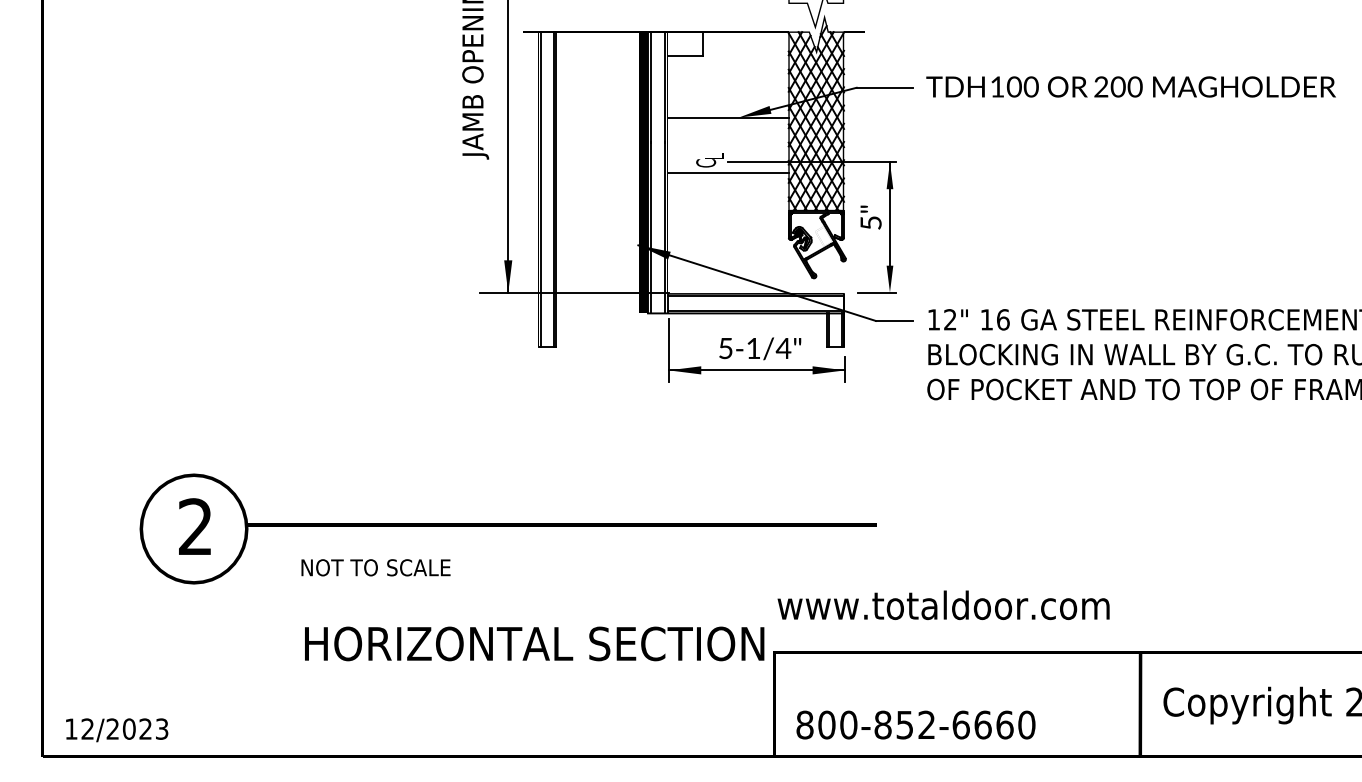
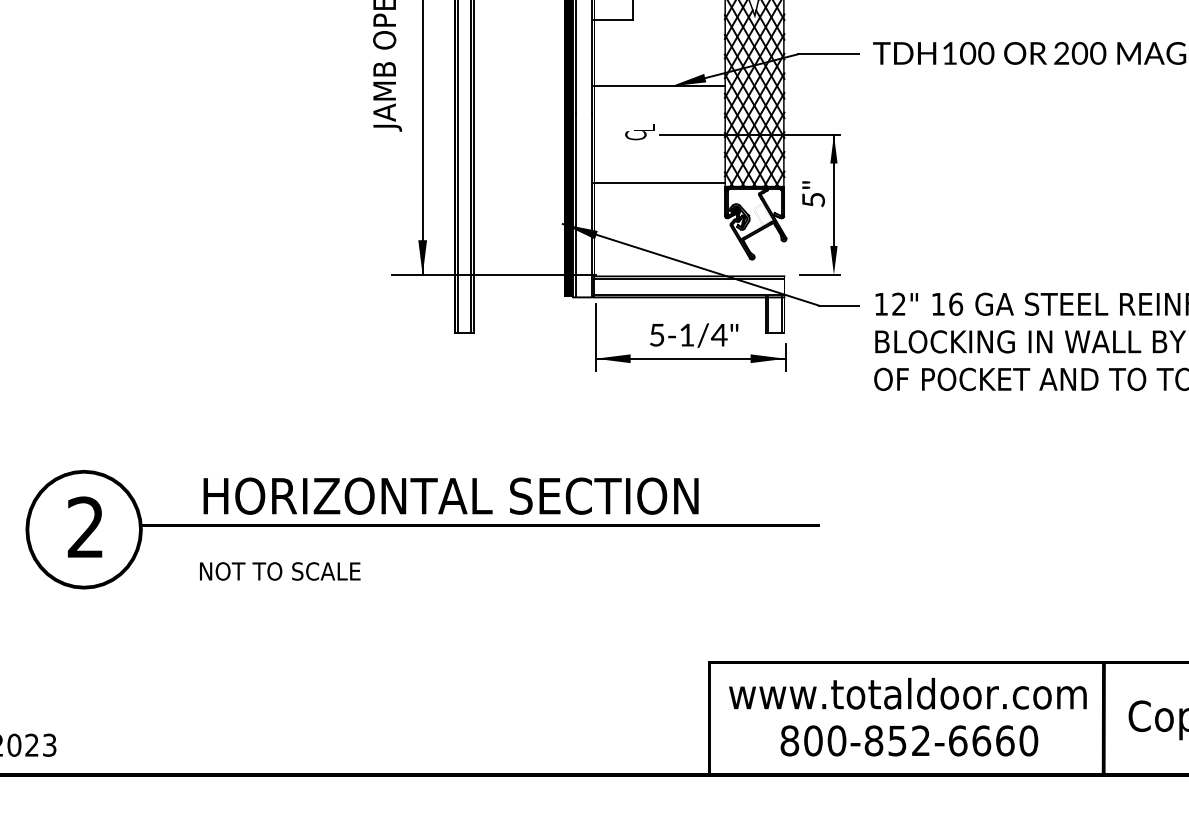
line: (727, 173) -> (658, 183), moved
text: (943, 604) -> (907, 692), moved
text: (534, 643) -> (450, 495), moved
text: (915, 724) -> (908, 740), moved

